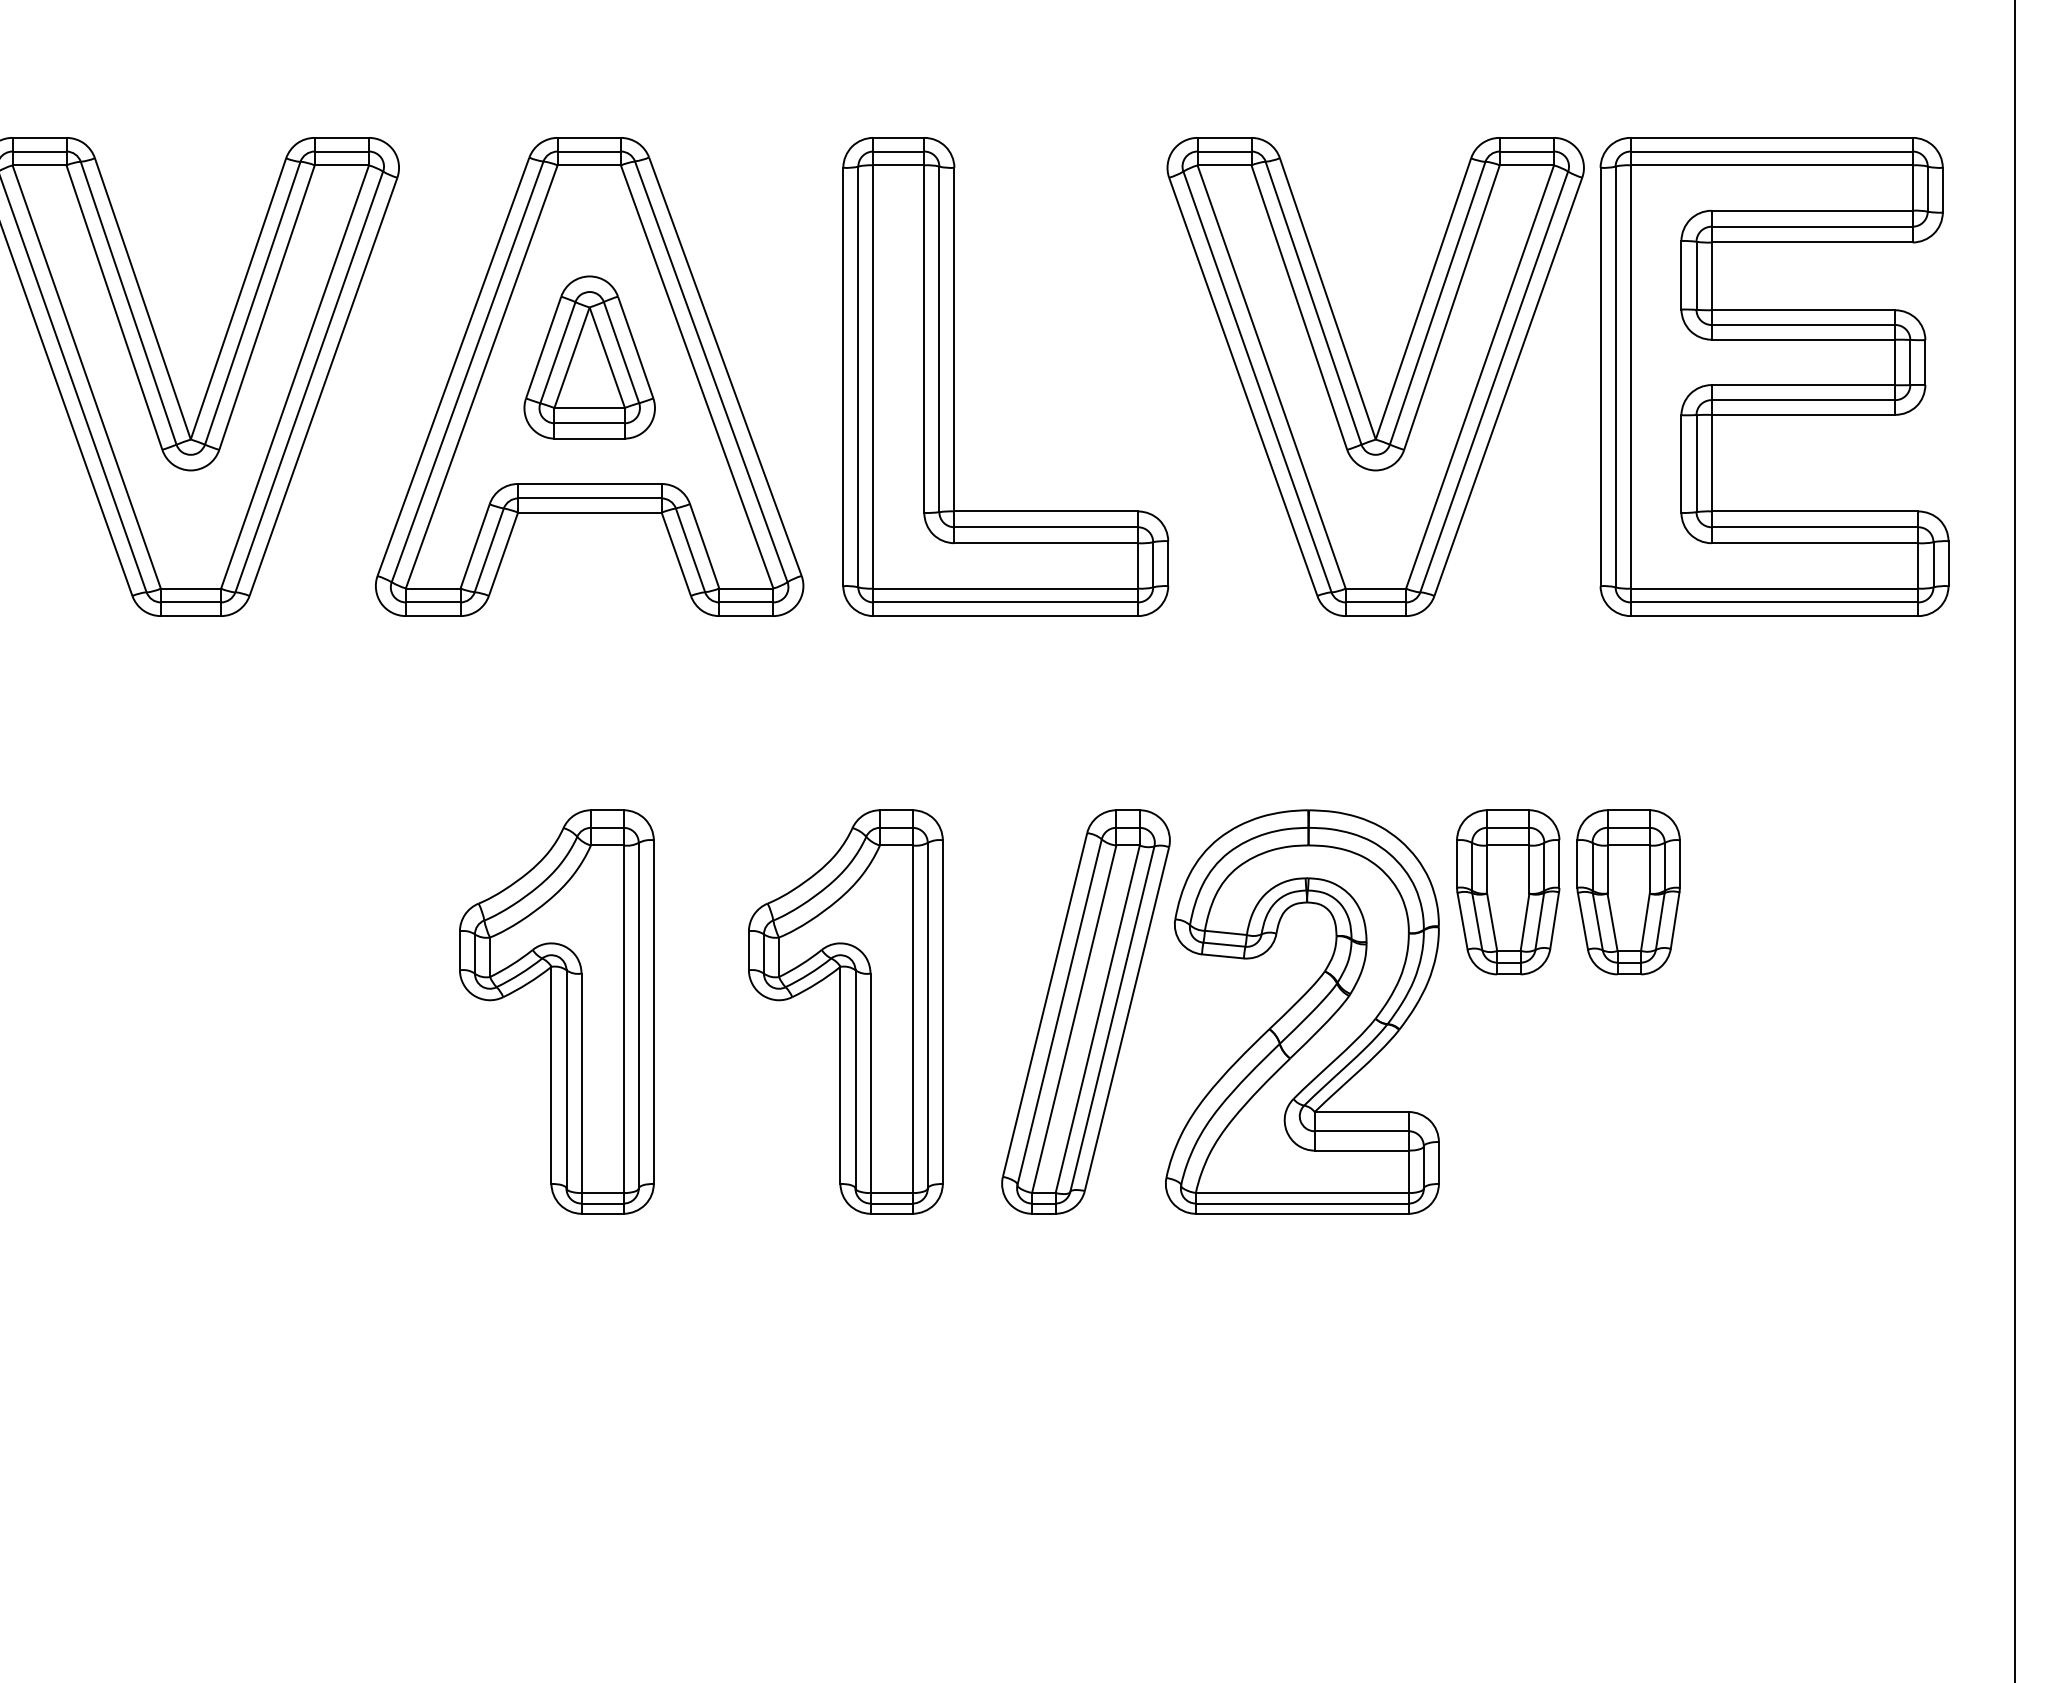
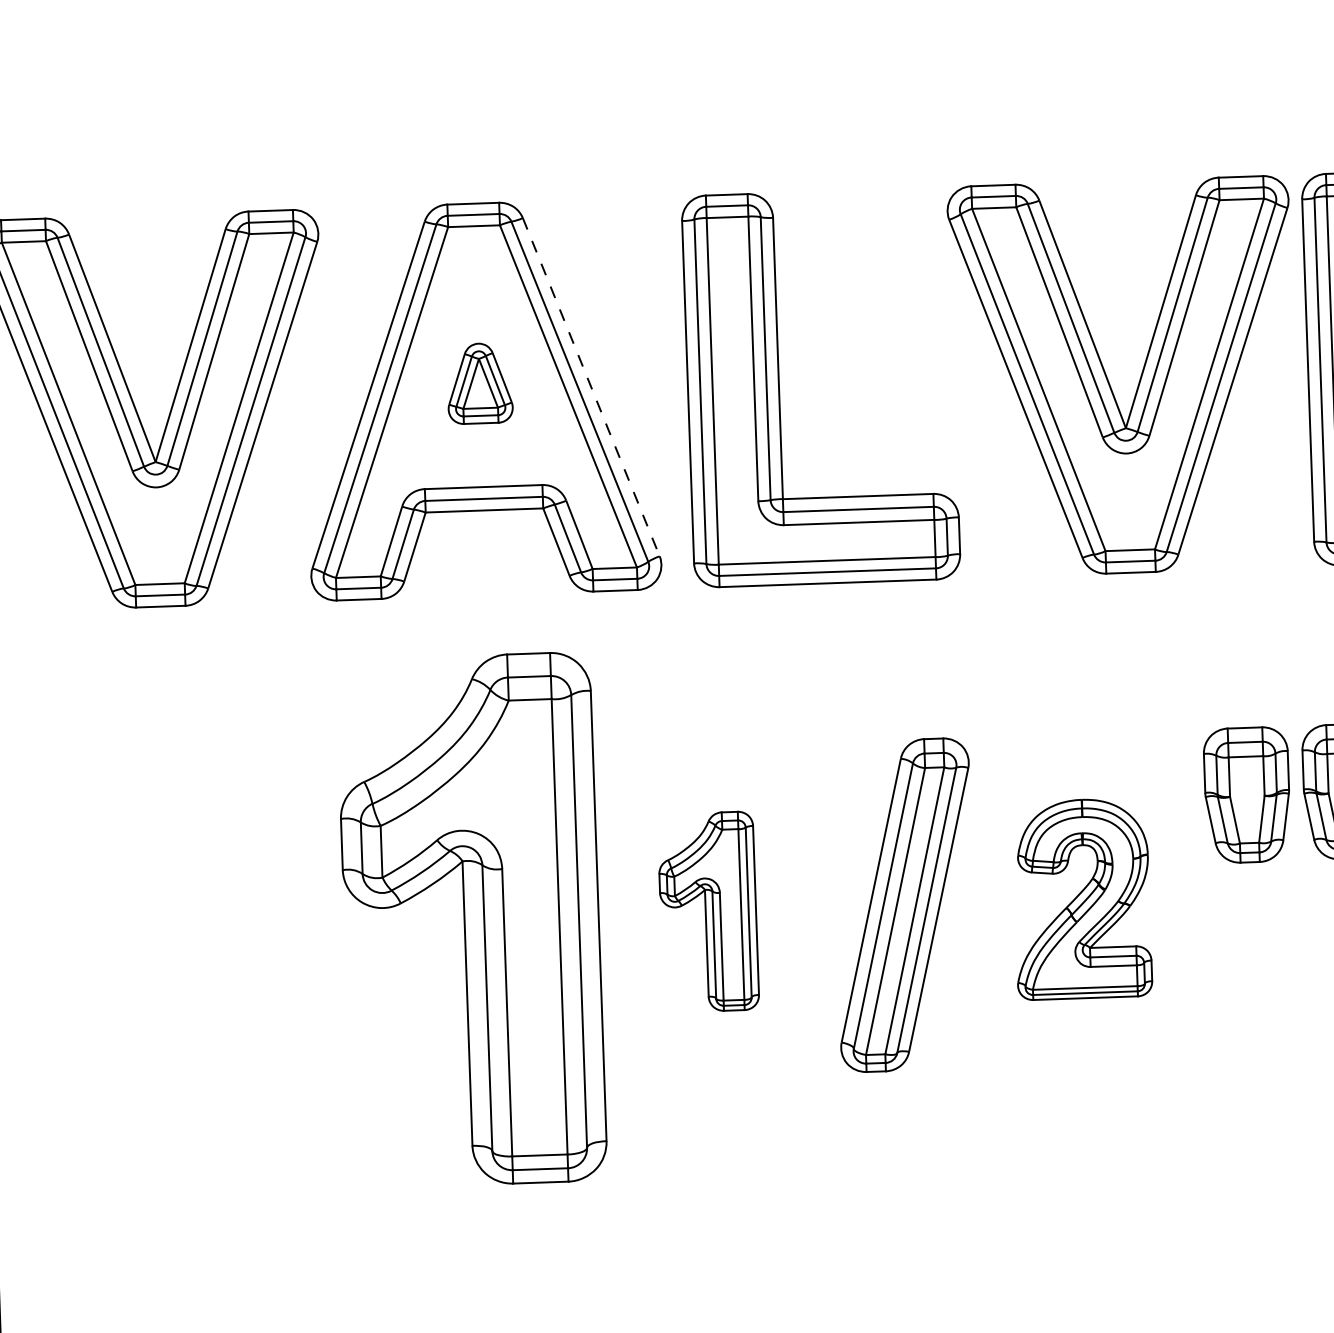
part: (589, 357) -> (479, 383), size x0.6
line: (725, 367) -> (591, 387), solid -> dashed
part: (556, 1011) -> (471, 919), size x1.6
part: (845, 1011) -> (708, 911), size x0.6
part: (1302, 1011) -> (1082, 898), size x0.6

